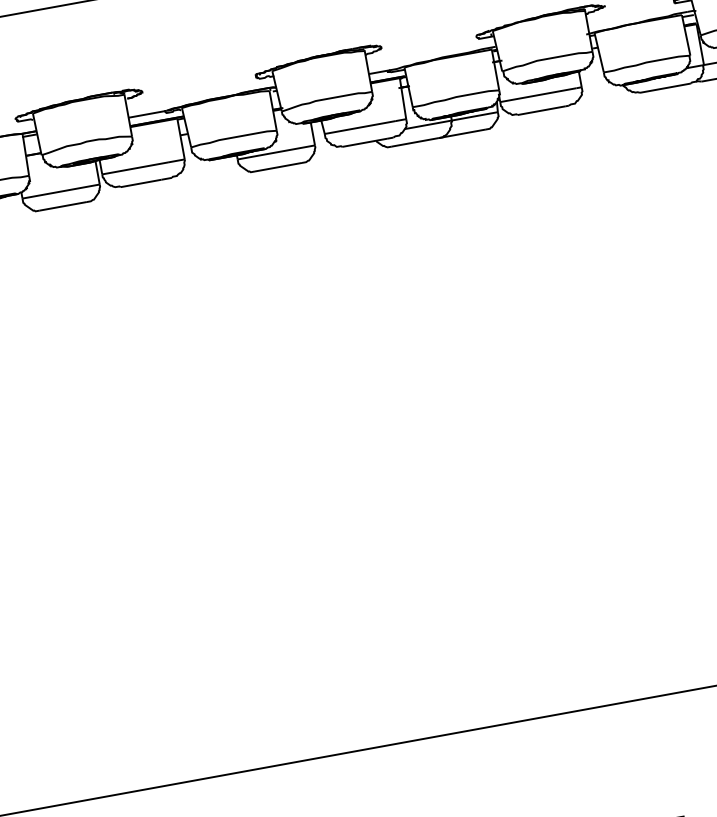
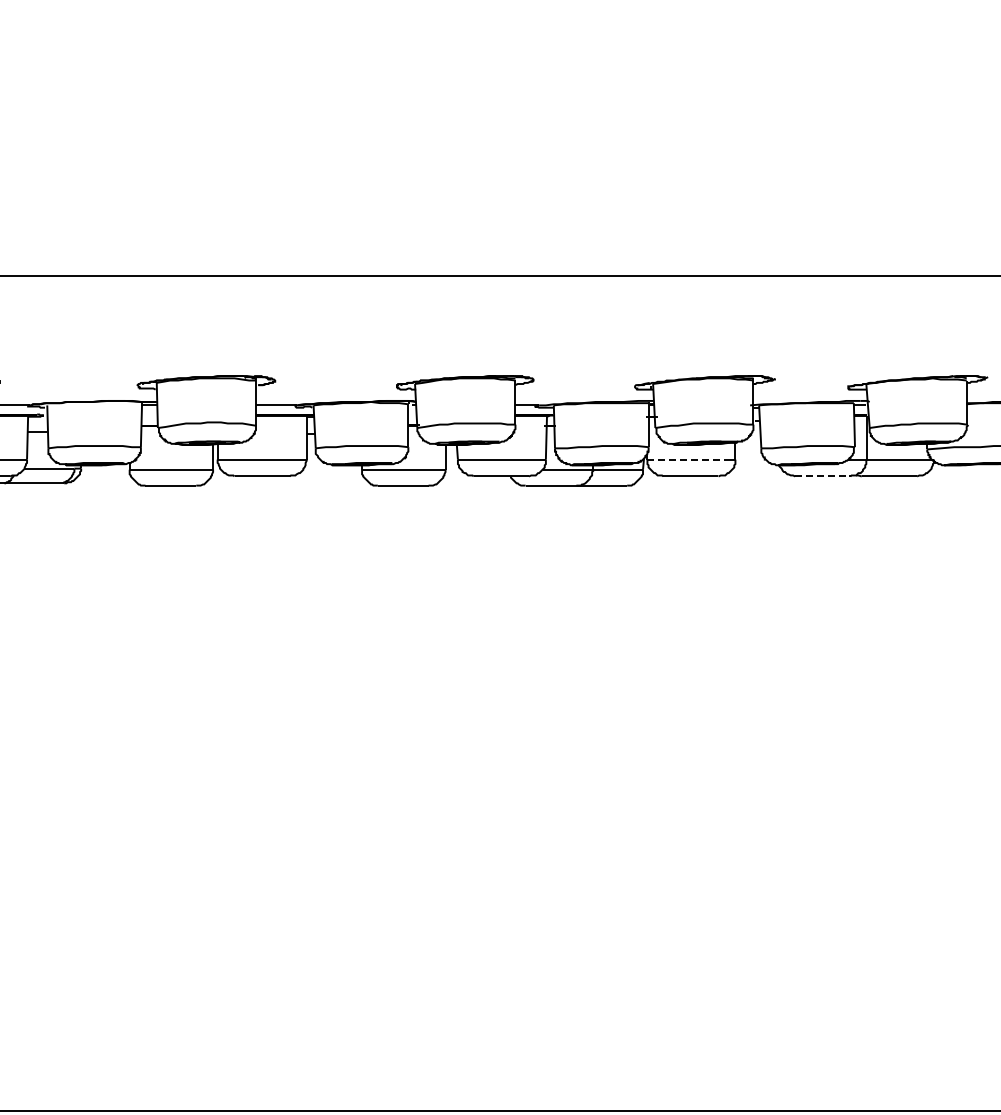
line: (665, 88) -> (822, 476), solid -> dashed
line: (539, 94) -> (689, 459), solid -> dashed

